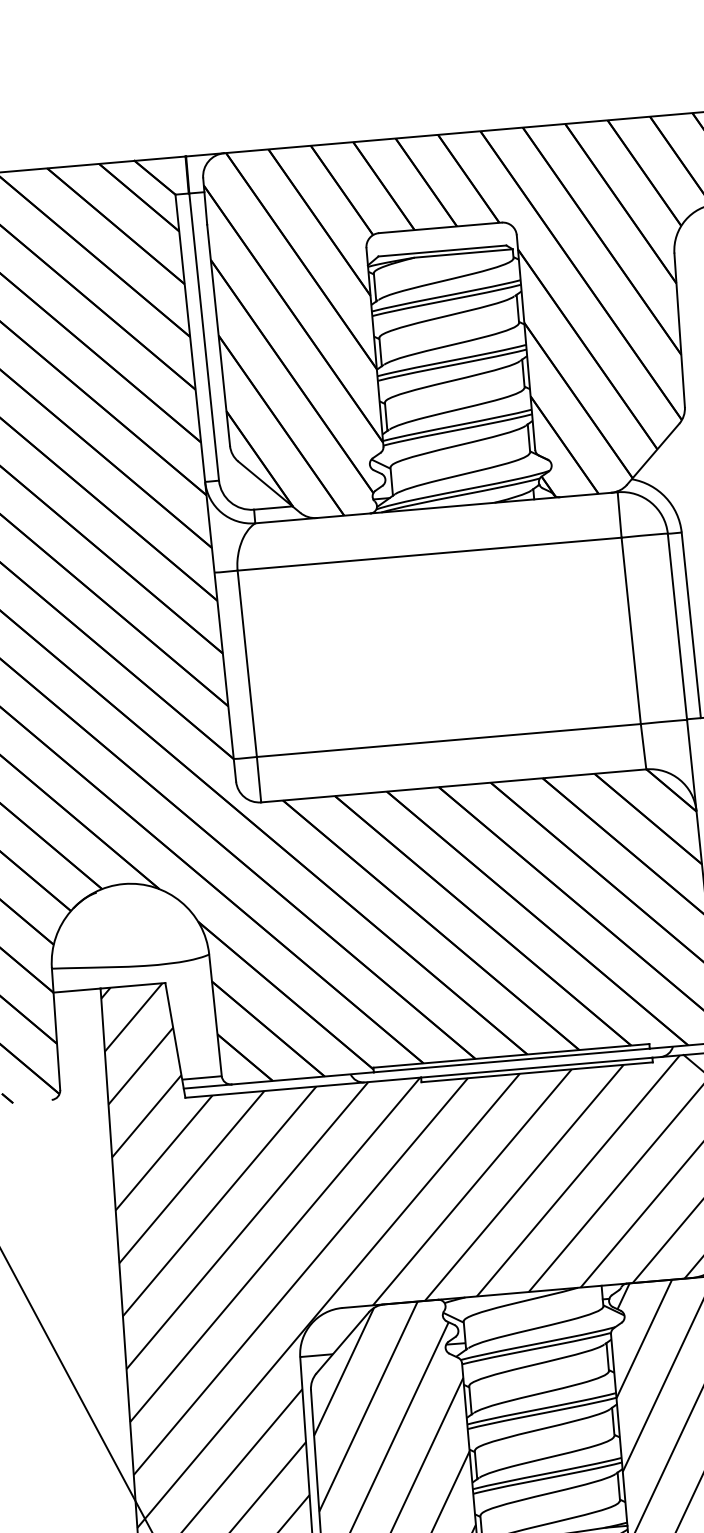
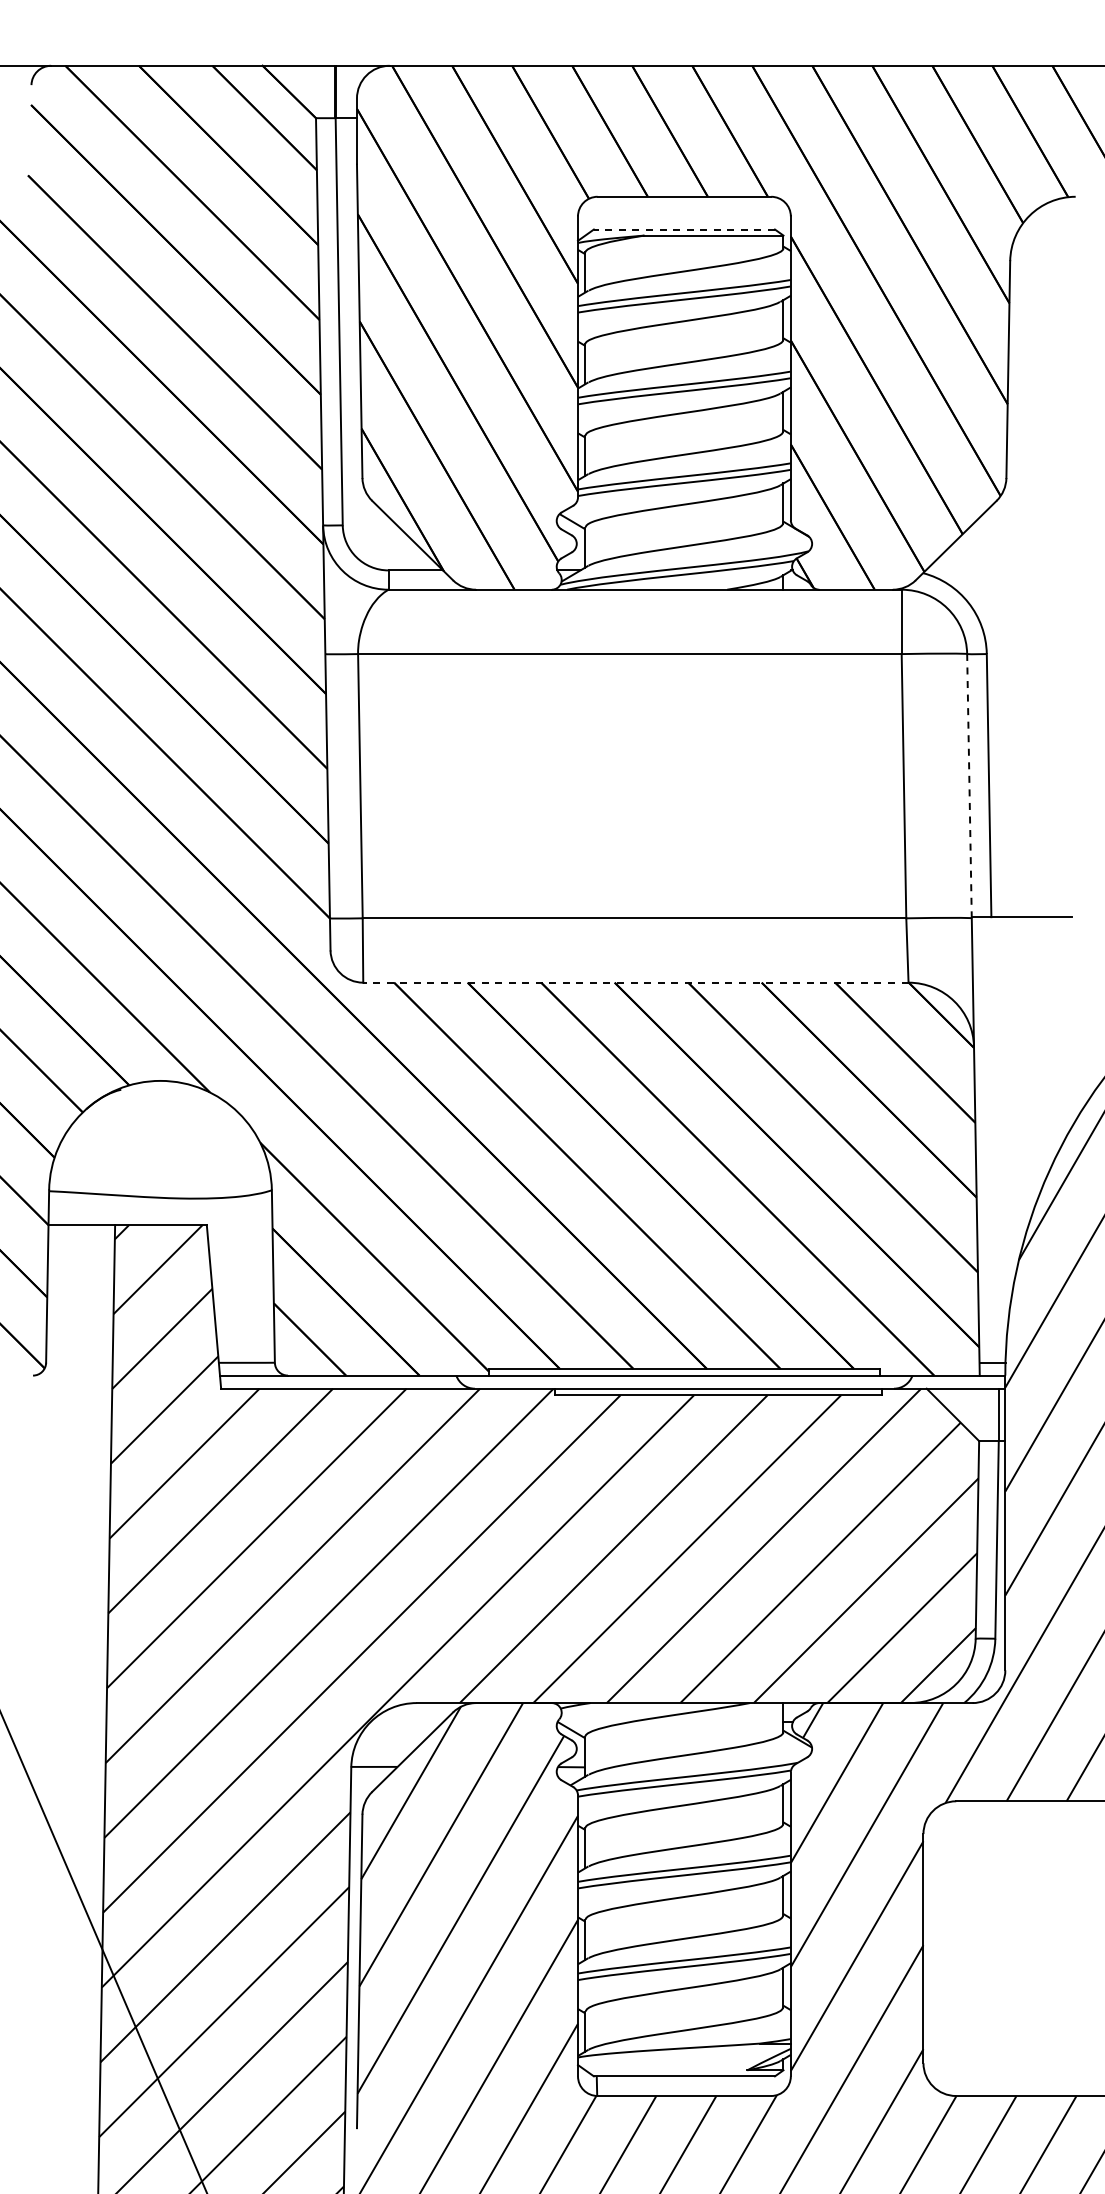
line: (442, 250) -> (684, 229), solid -> dashed
line: (677, 626) -> (969, 785), solid -> dashed
line: (453, 785) -> (635, 982), solid -> dashed

